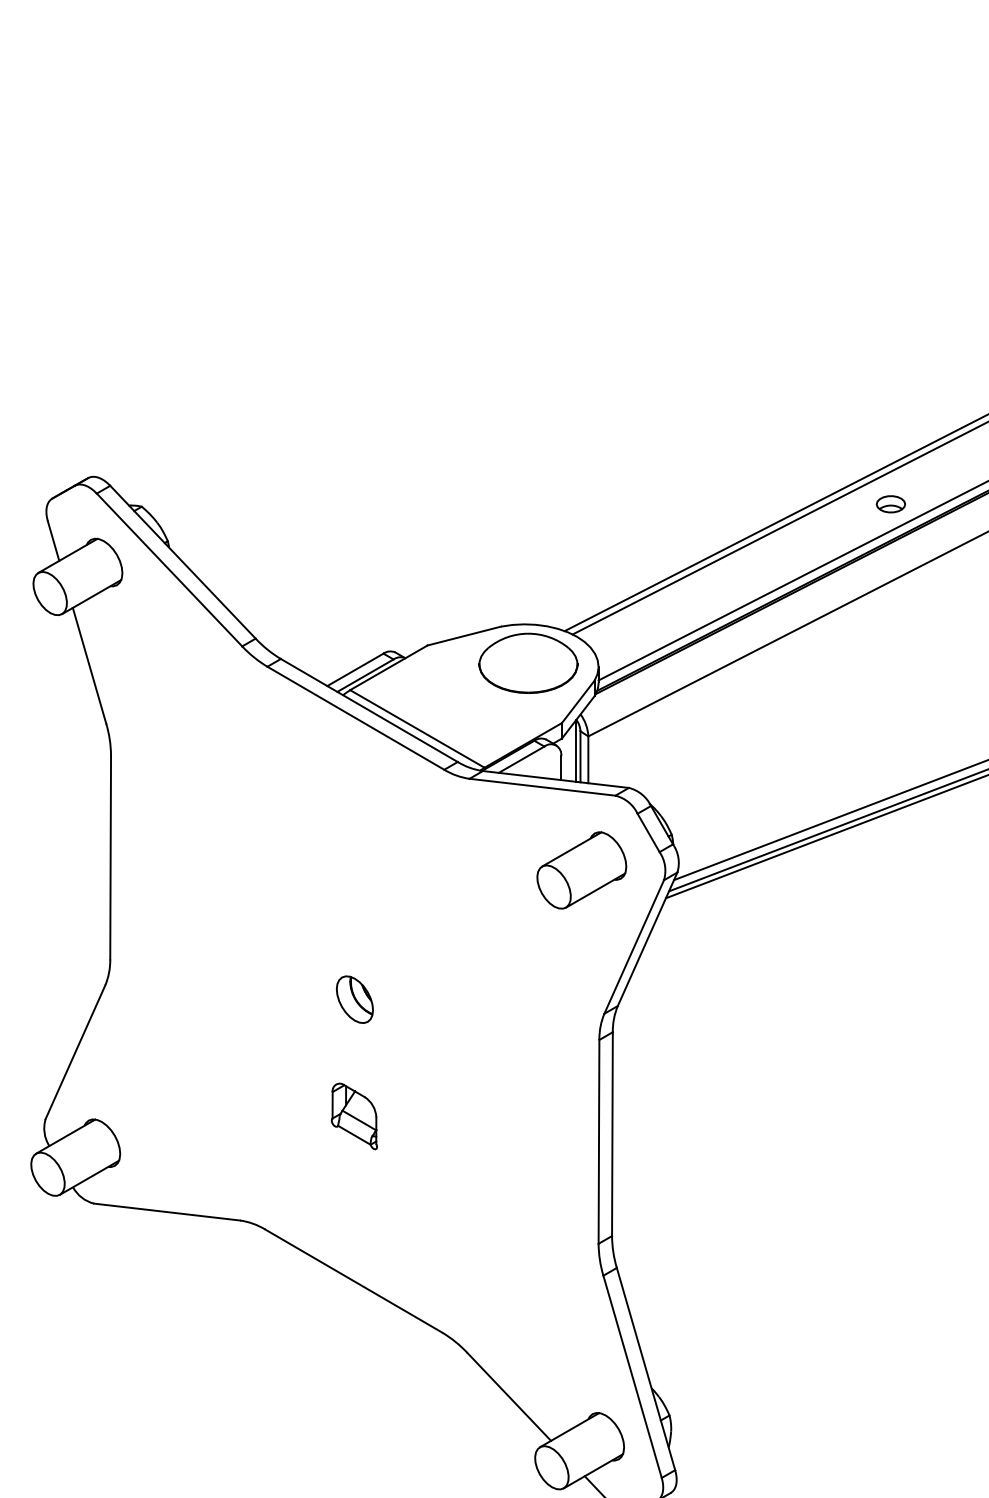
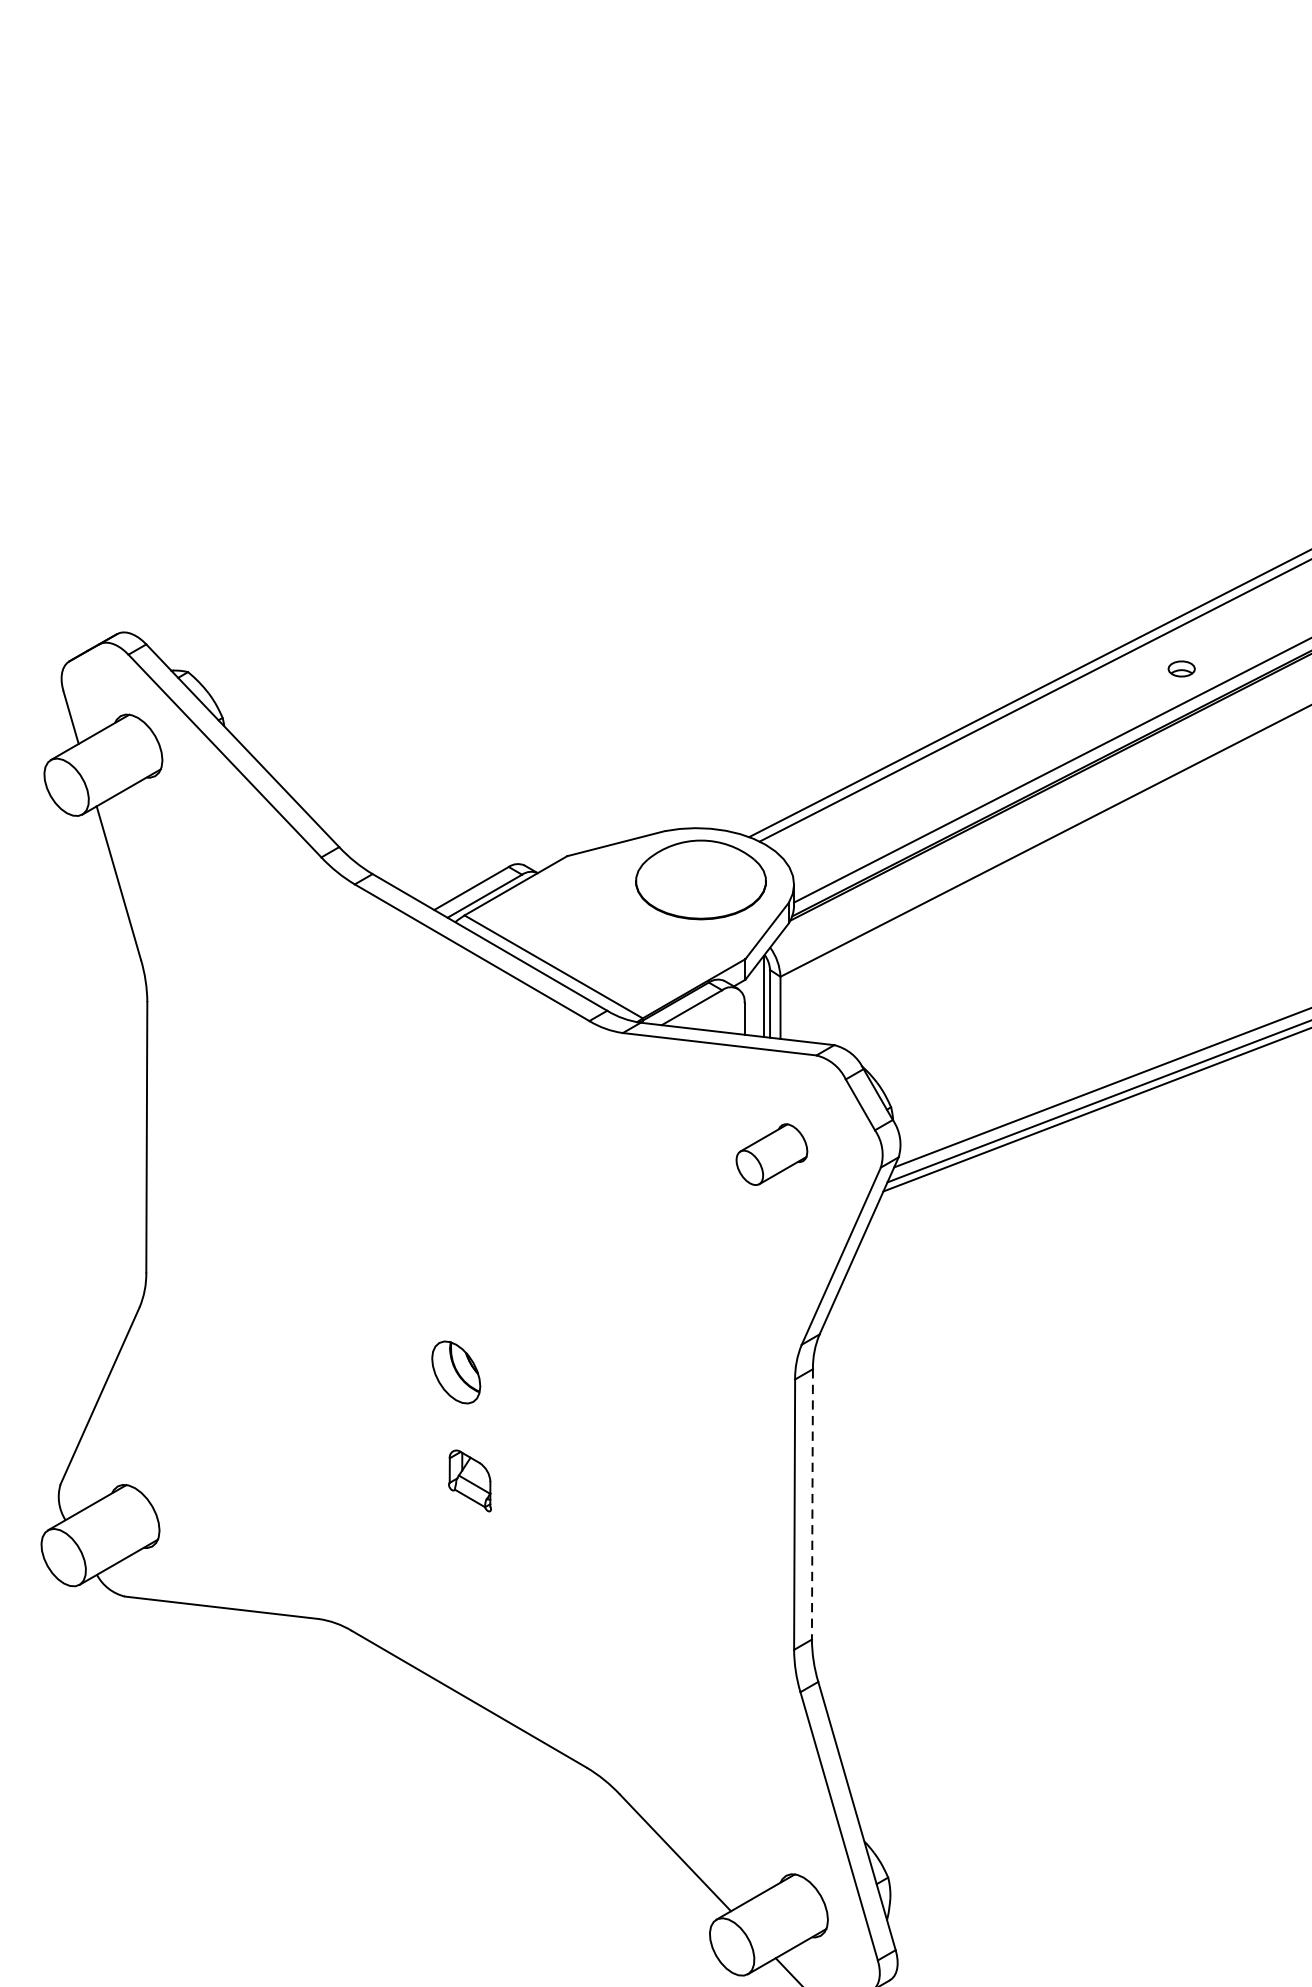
part: (890, 504) -> (1181, 669), size x0.7
part: (581, 870) -> (771, 1154), size x0.6
part: (354, 999) -> (455, 1372), moved
part: (353, 1116) -> (468, 1480), size x0.7
line: (612, 1134) -> (812, 1504), solid -> dashed

